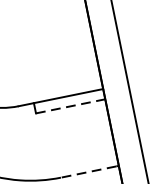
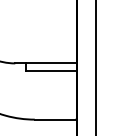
line: (71, 105) -> (52, 70), dashed -> solid
line: (87, 171) -> (54, 119), dashed -> solid

